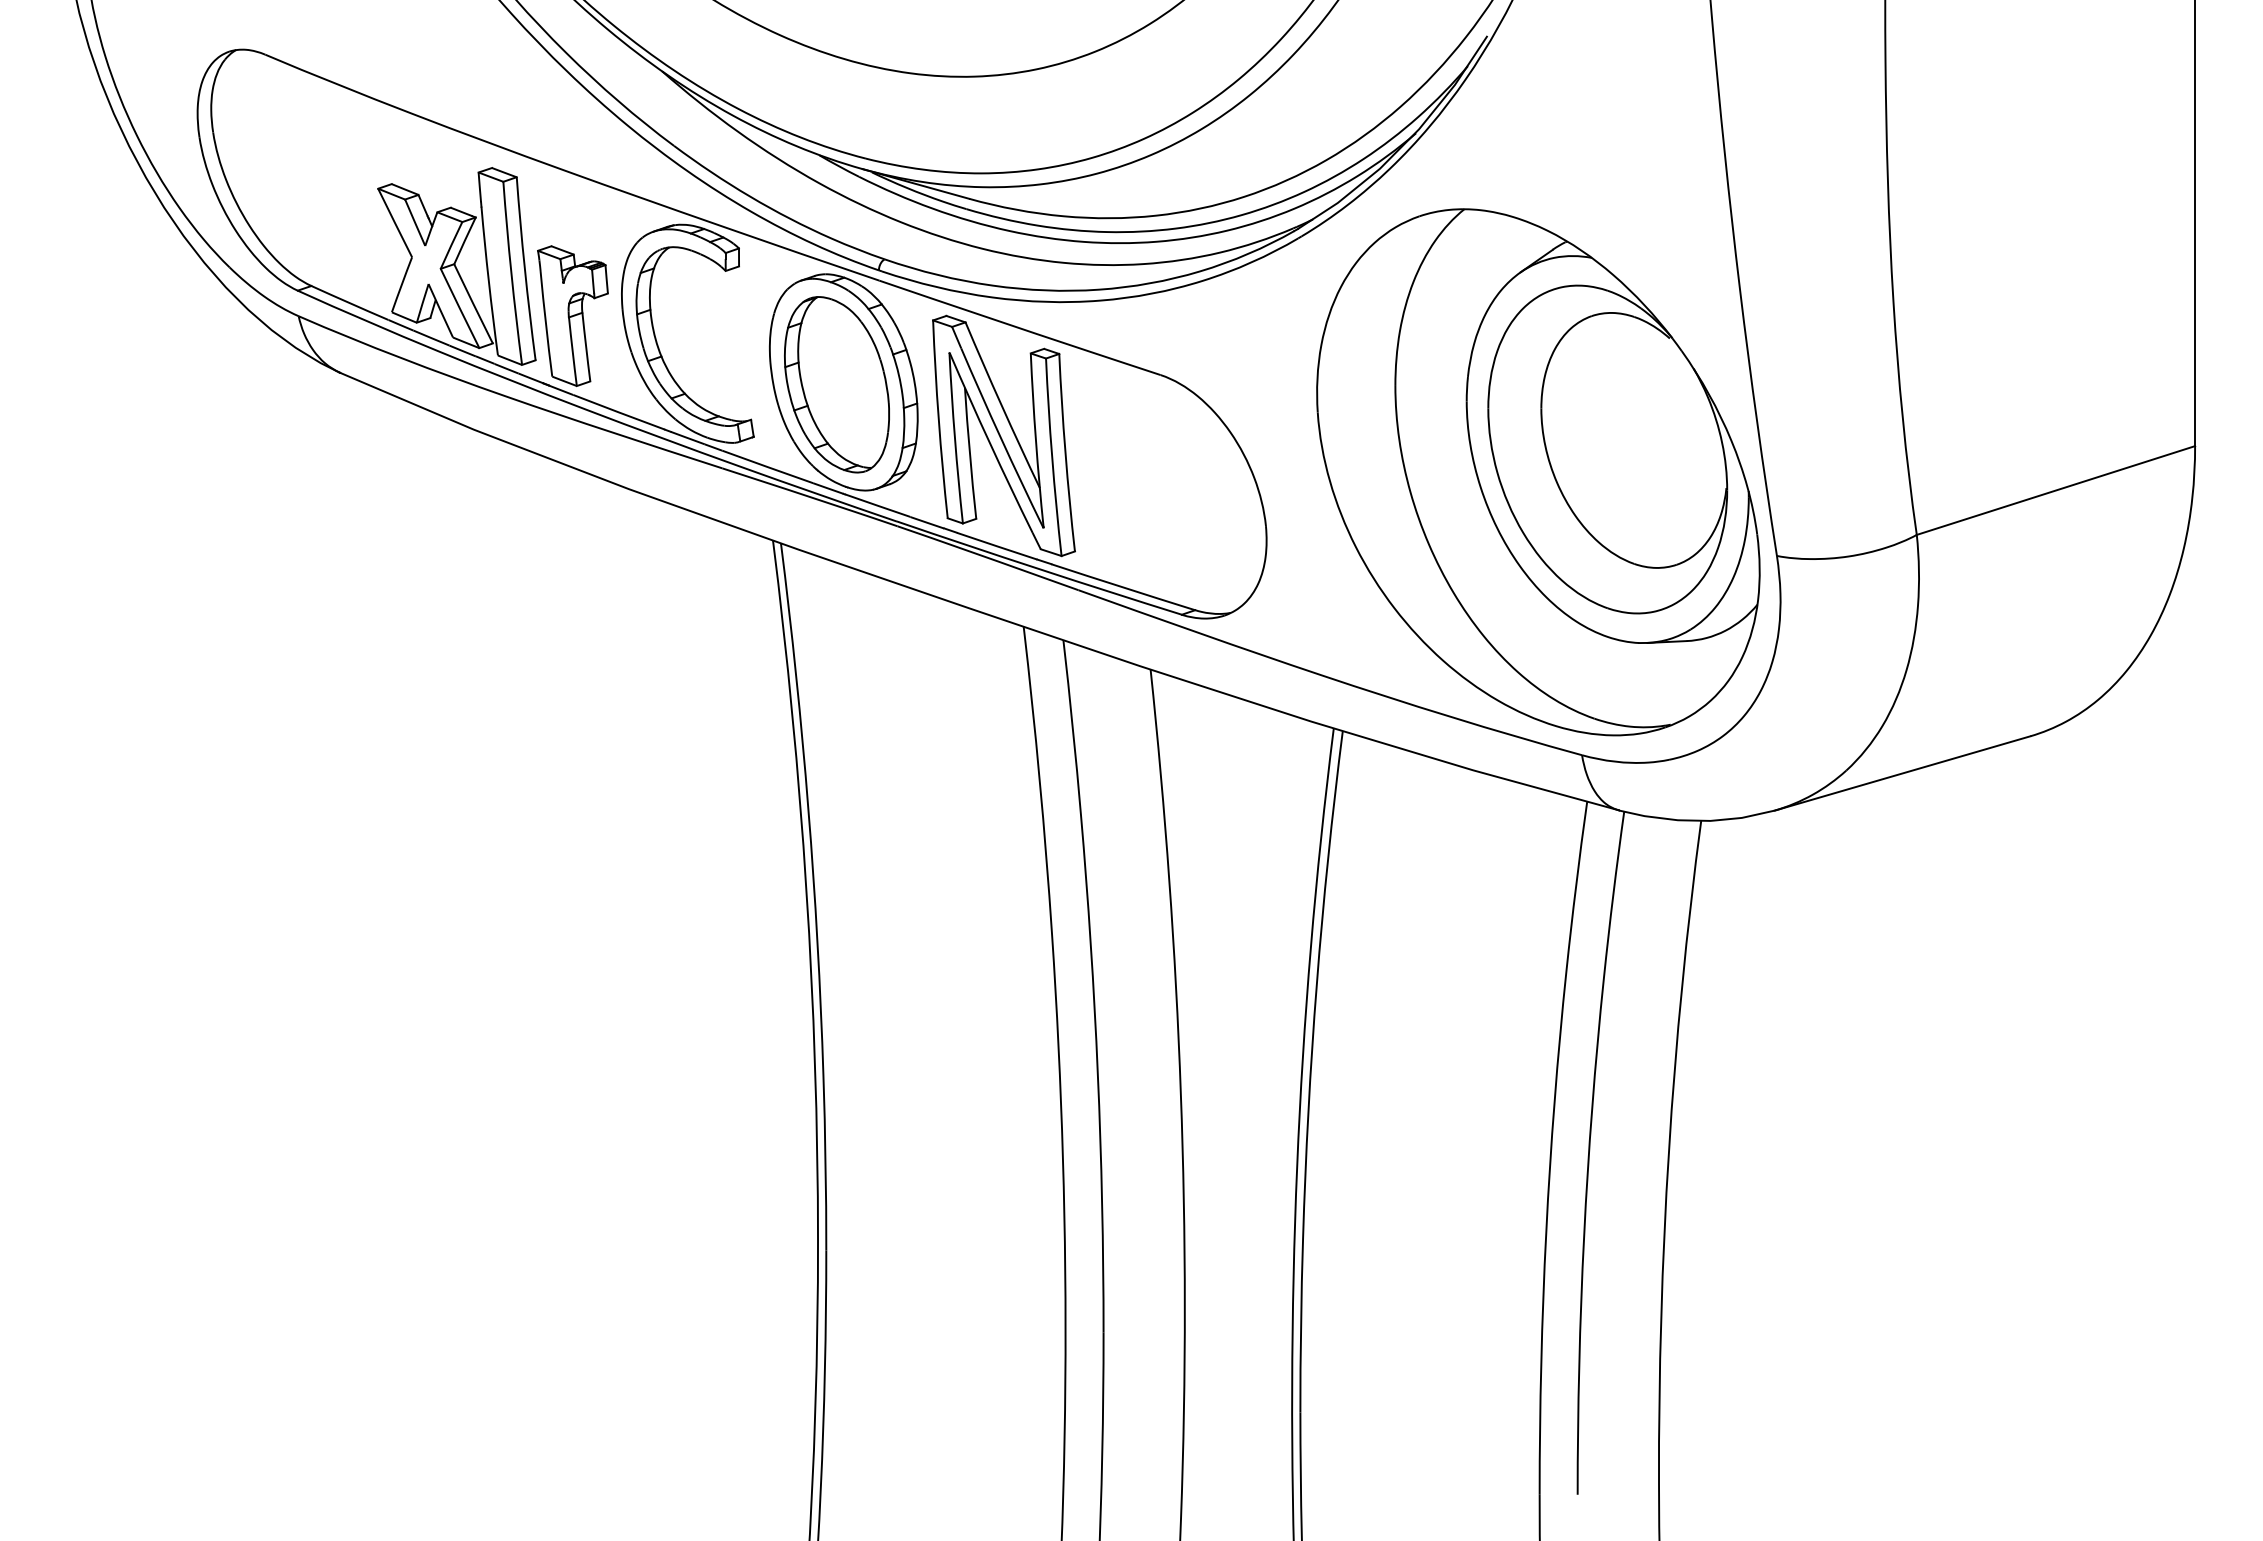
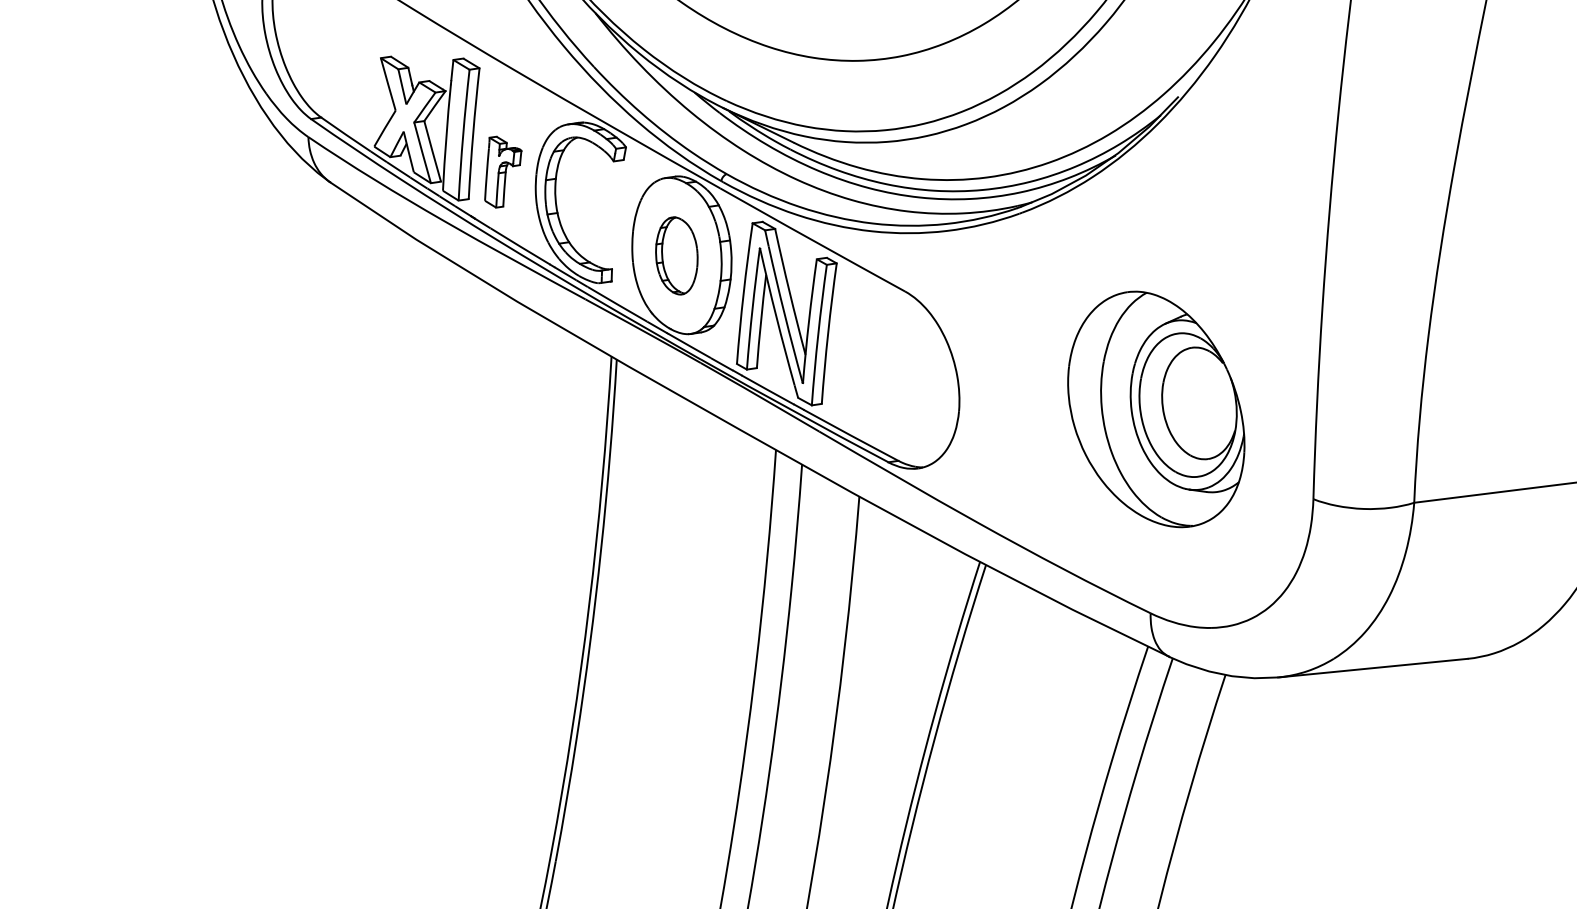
part: (572, 315) -> (500, 172), size x0.7
part: (836, 384) -> (676, 255), size x0.6
part: (1538, 472) -> (1157, 409), size x0.6

